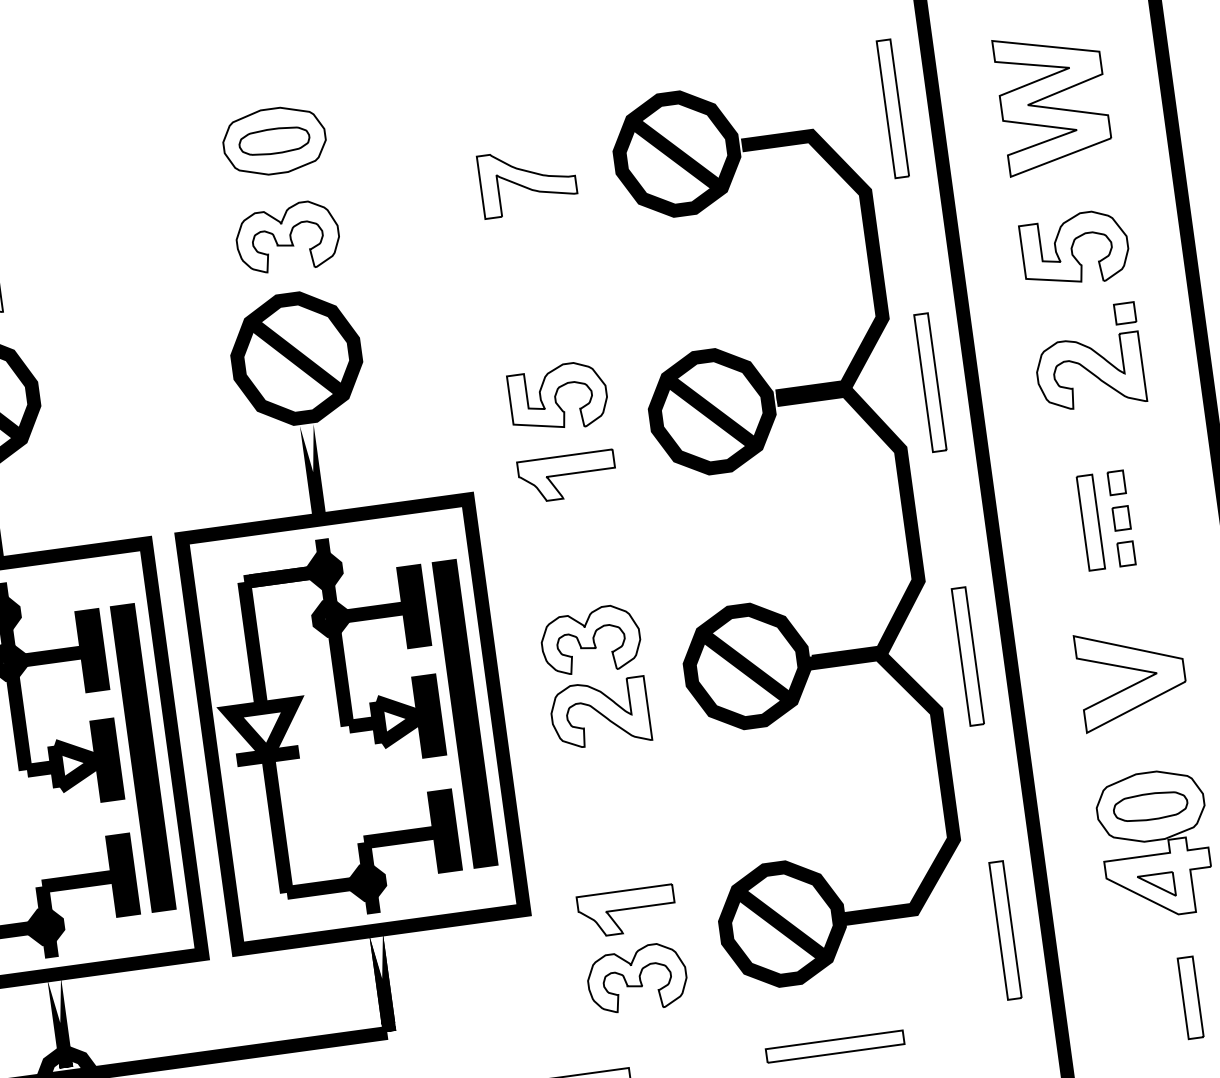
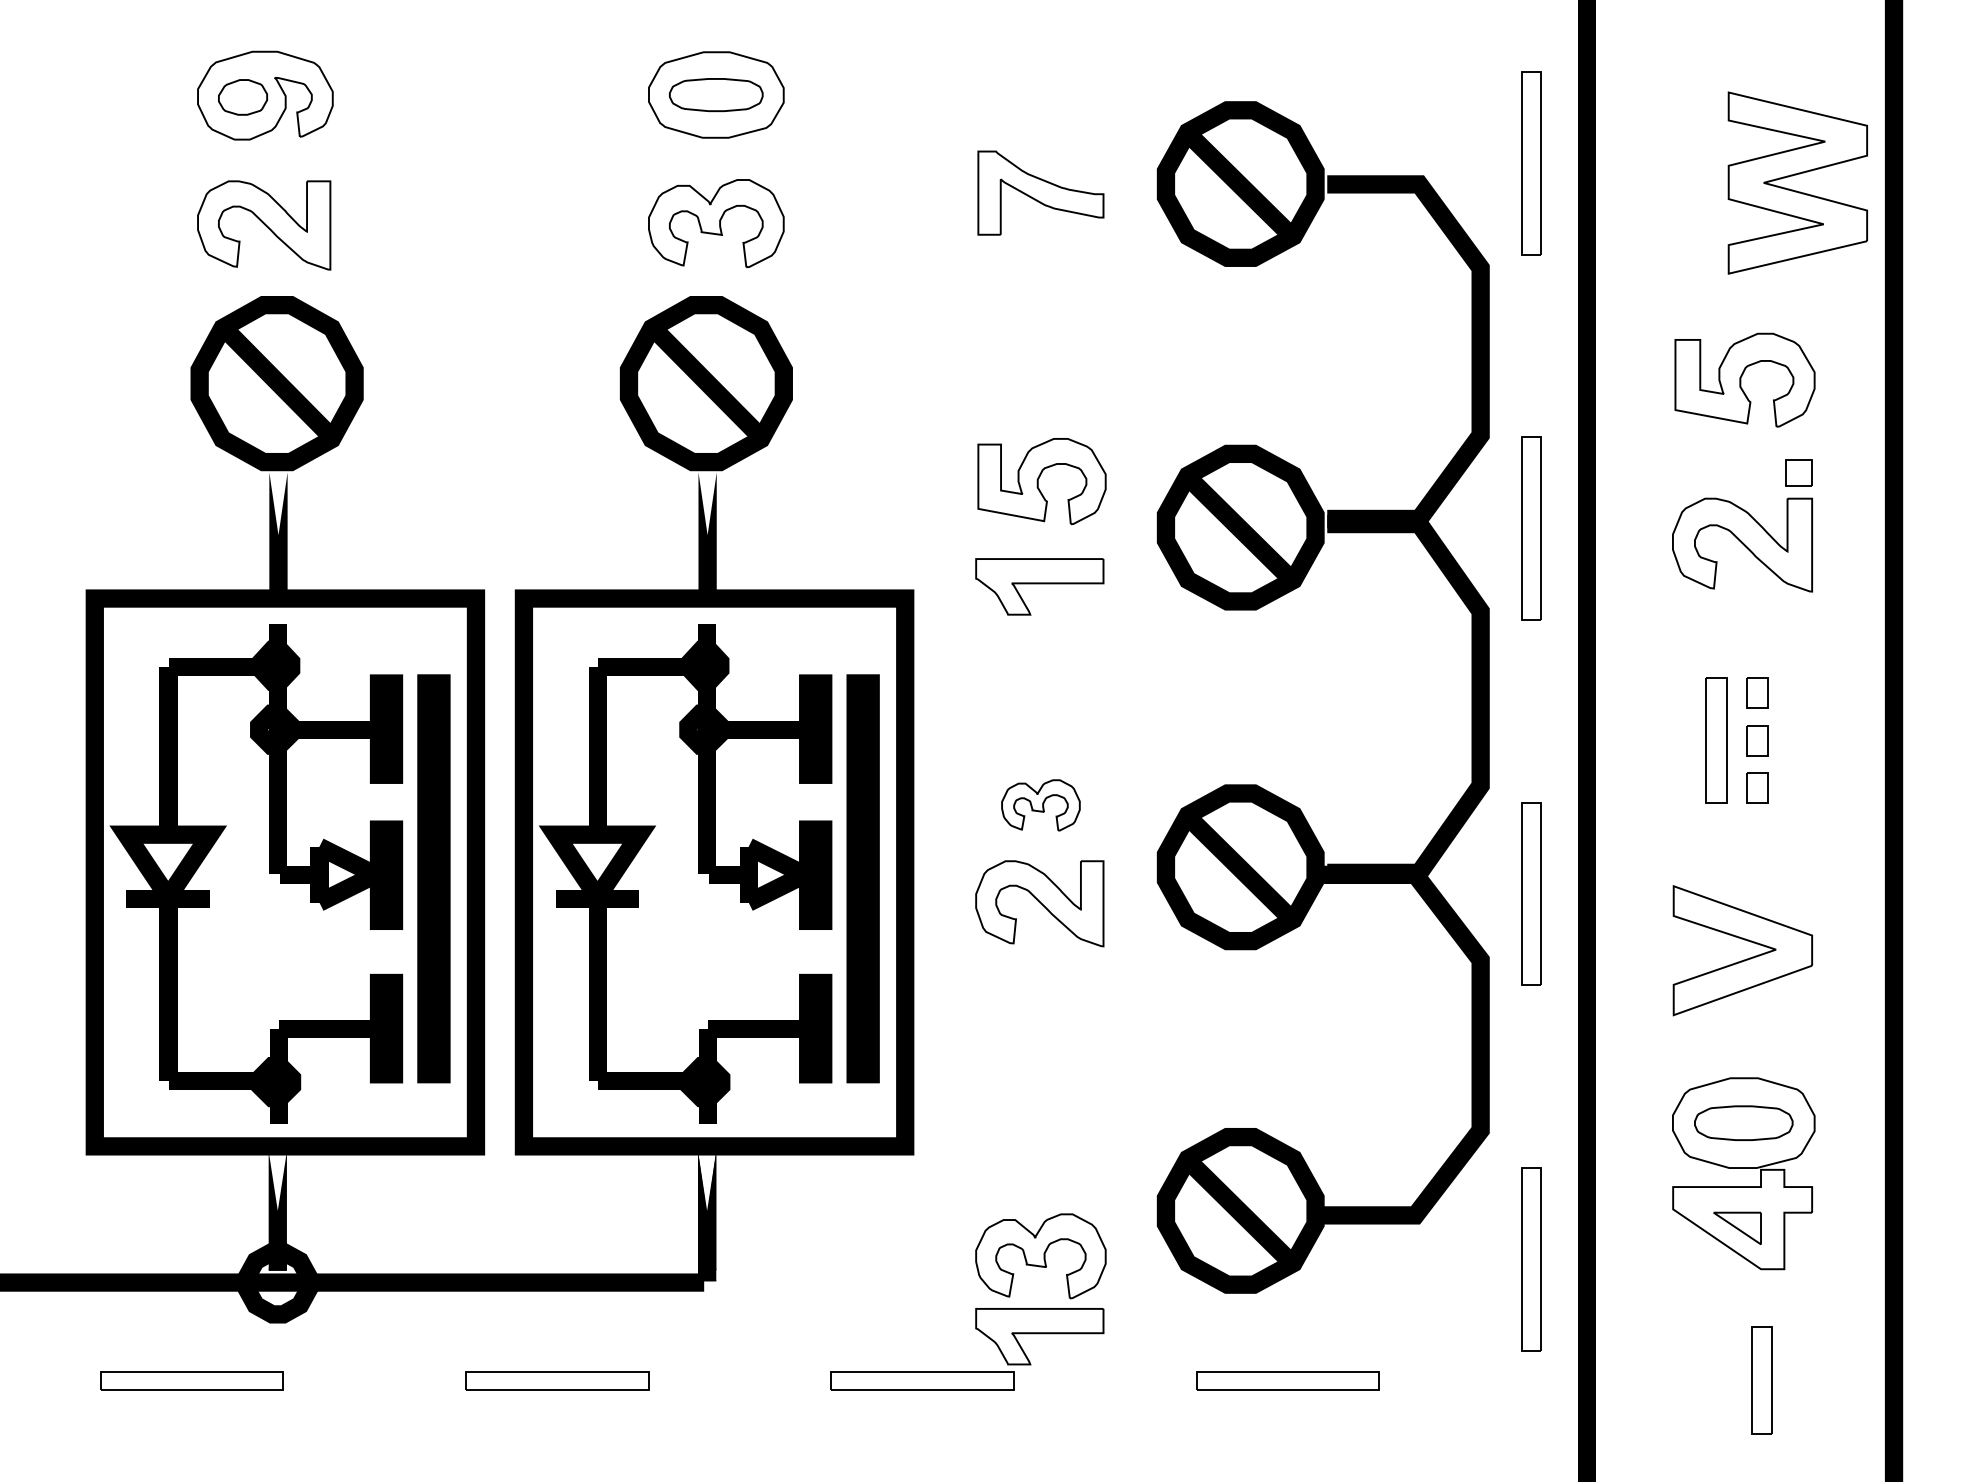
part: (1051, 96) -> (1796, 175), moved
part: (590, 640) -> (1040, 805), size x0.6
part: (626, 911) -> (1039, 1336), moved

